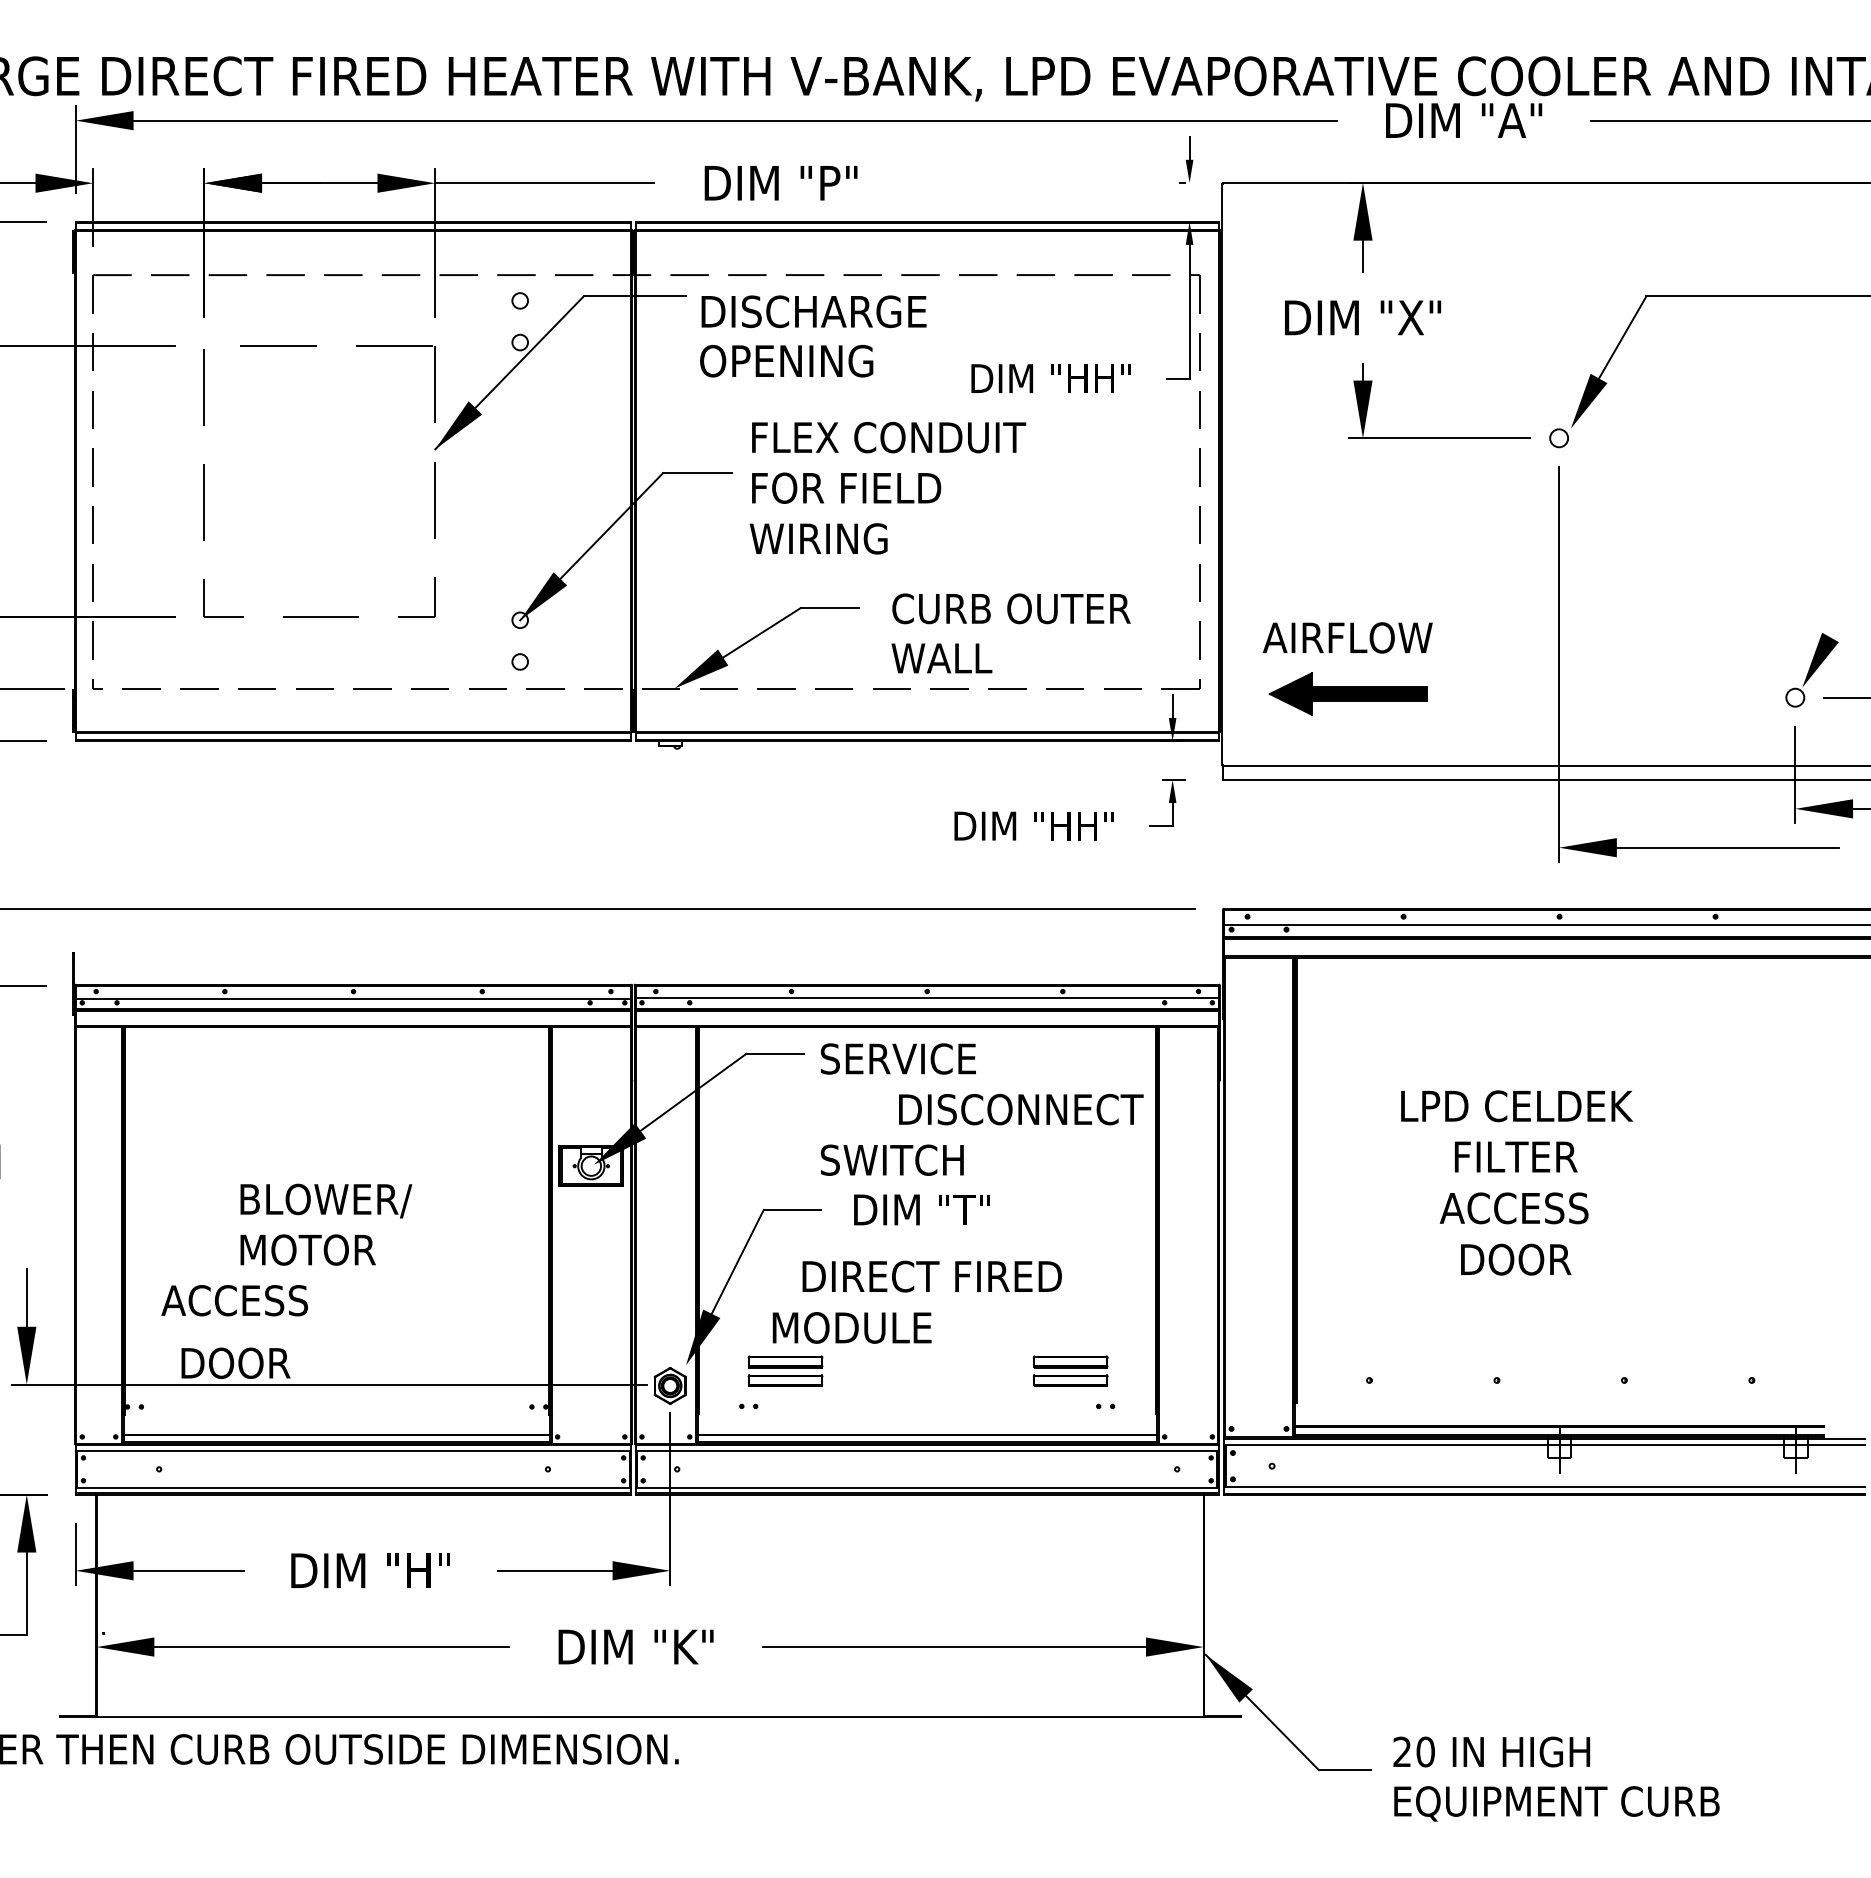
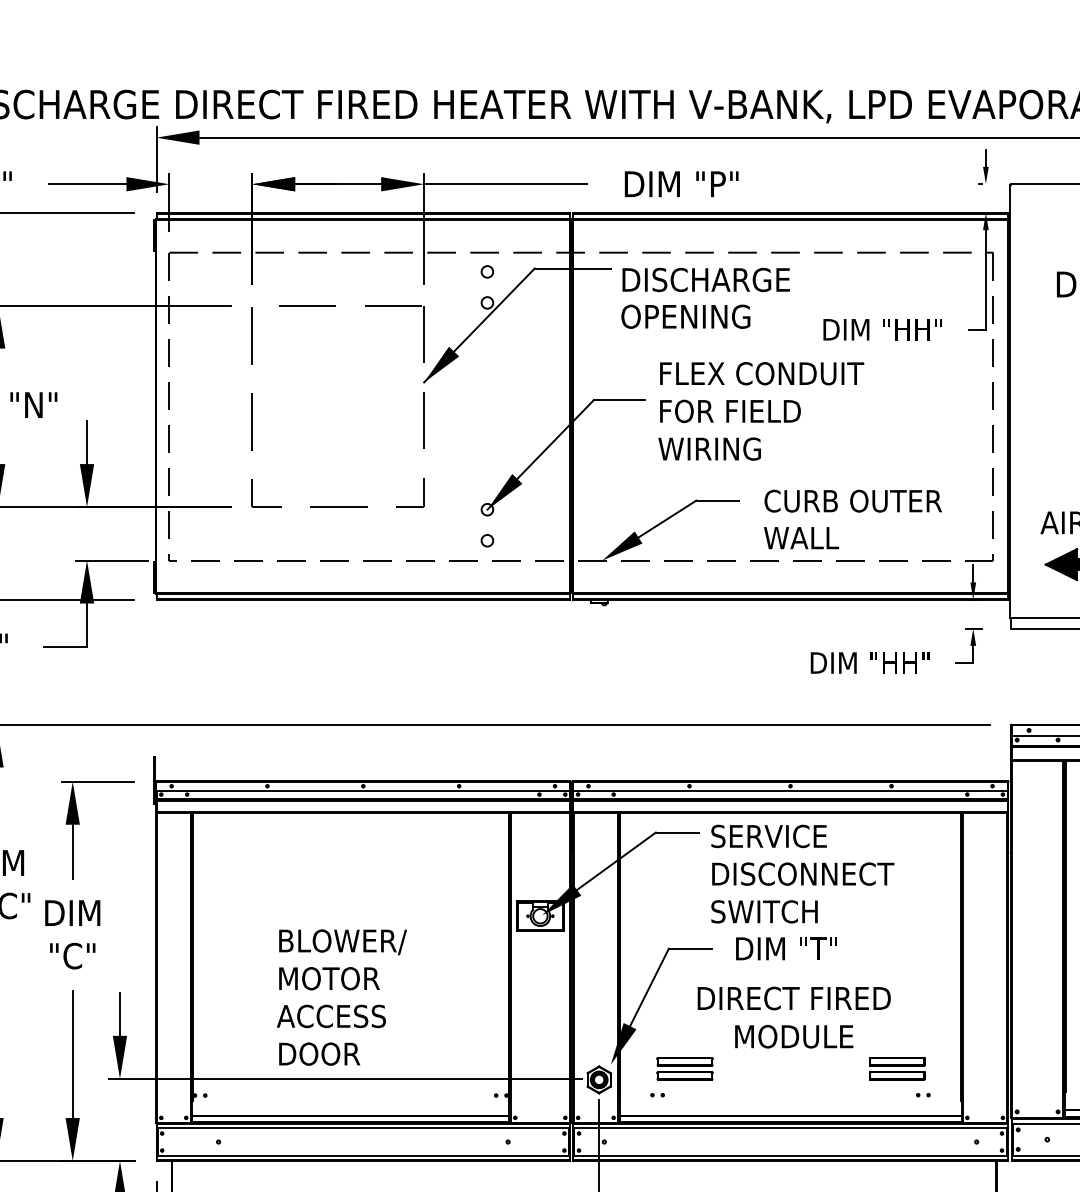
text: (1021, 1109) -> (803, 874), moved
text: (234, 1300) -> (331, 1016), moved
text: (851, 1327) -> (793, 1036), moved
text: (235, 1362) -> (319, 1053), moved

